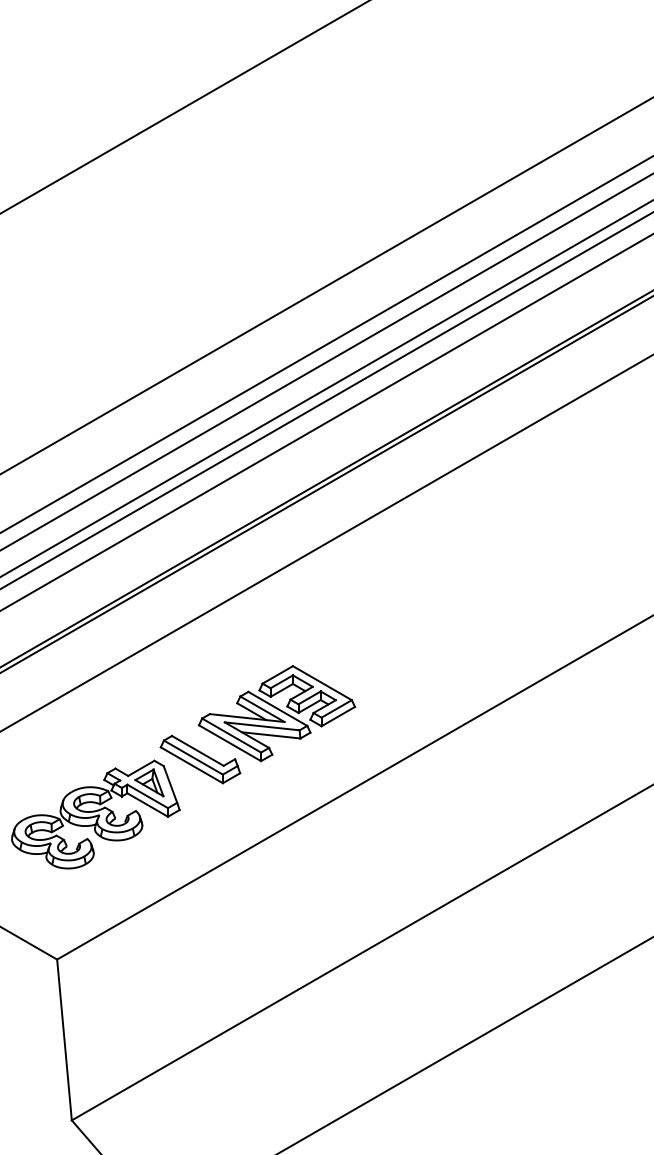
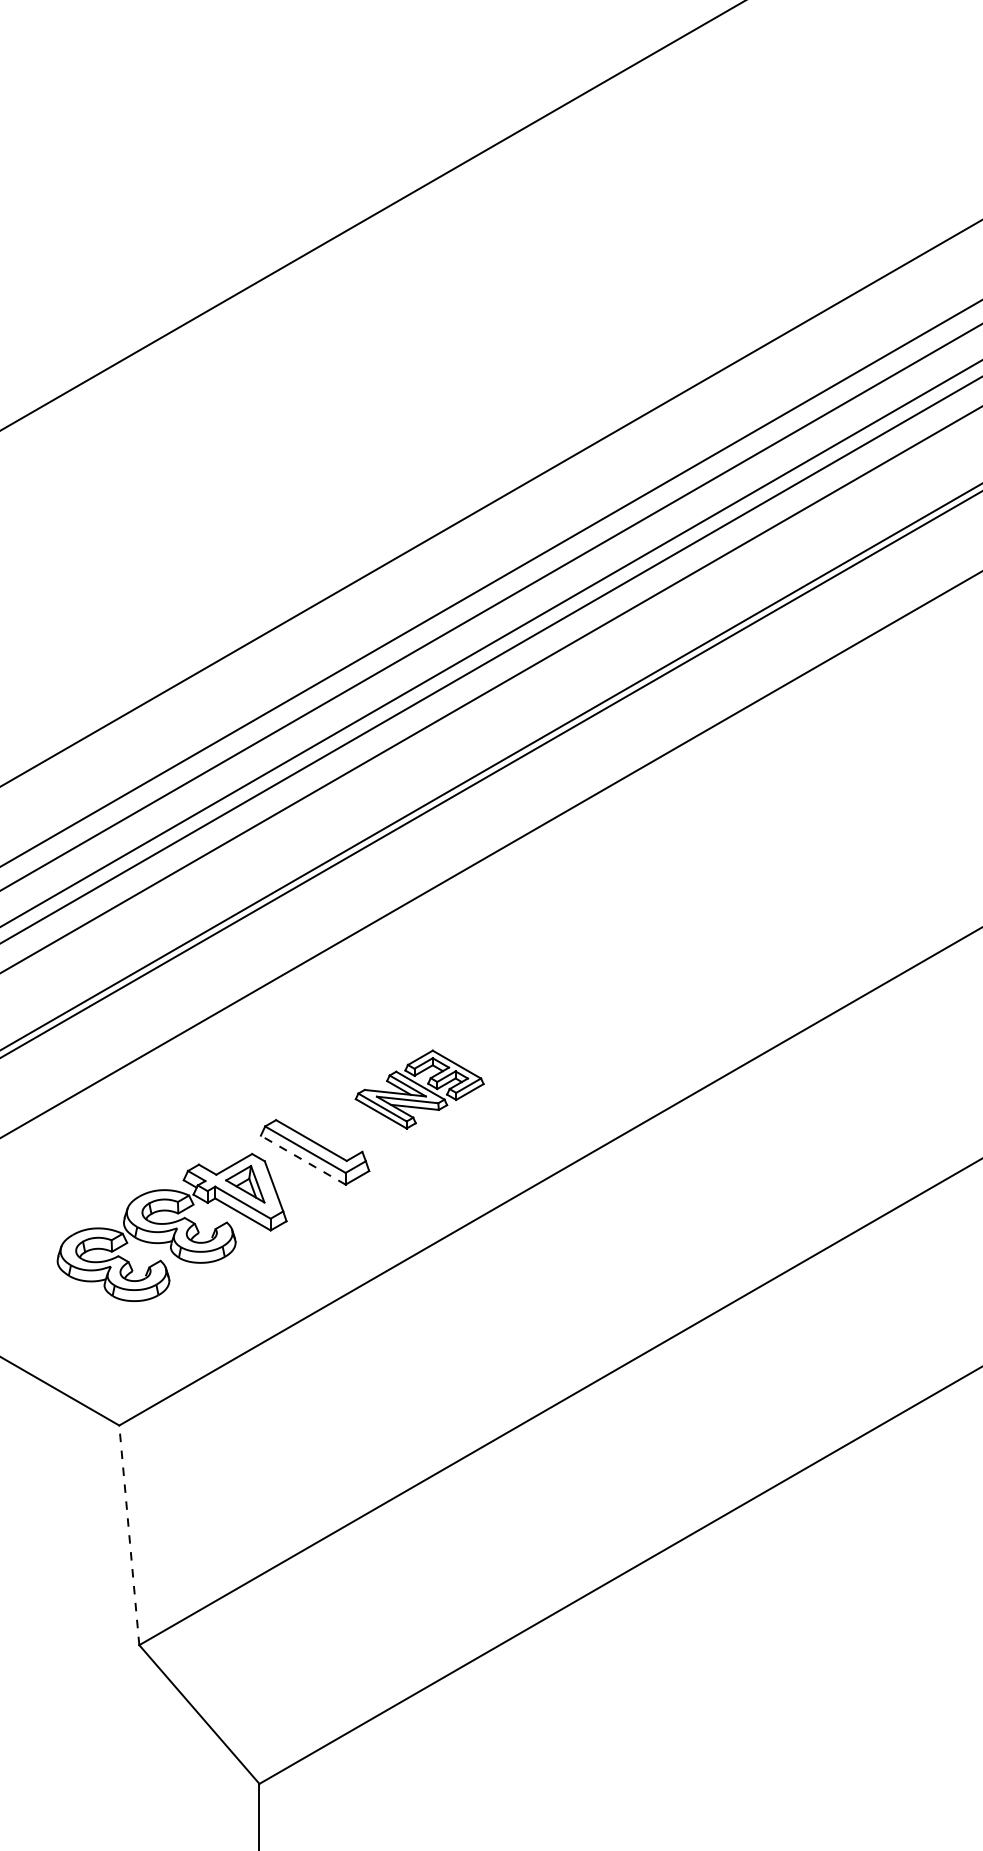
part: (276, 713) -> (419, 1089), size x0.6
line: (192, 765) -> (303, 1160), solid -> dashed
line: (64, 1039) -> (129, 1534), solid -> dashed

